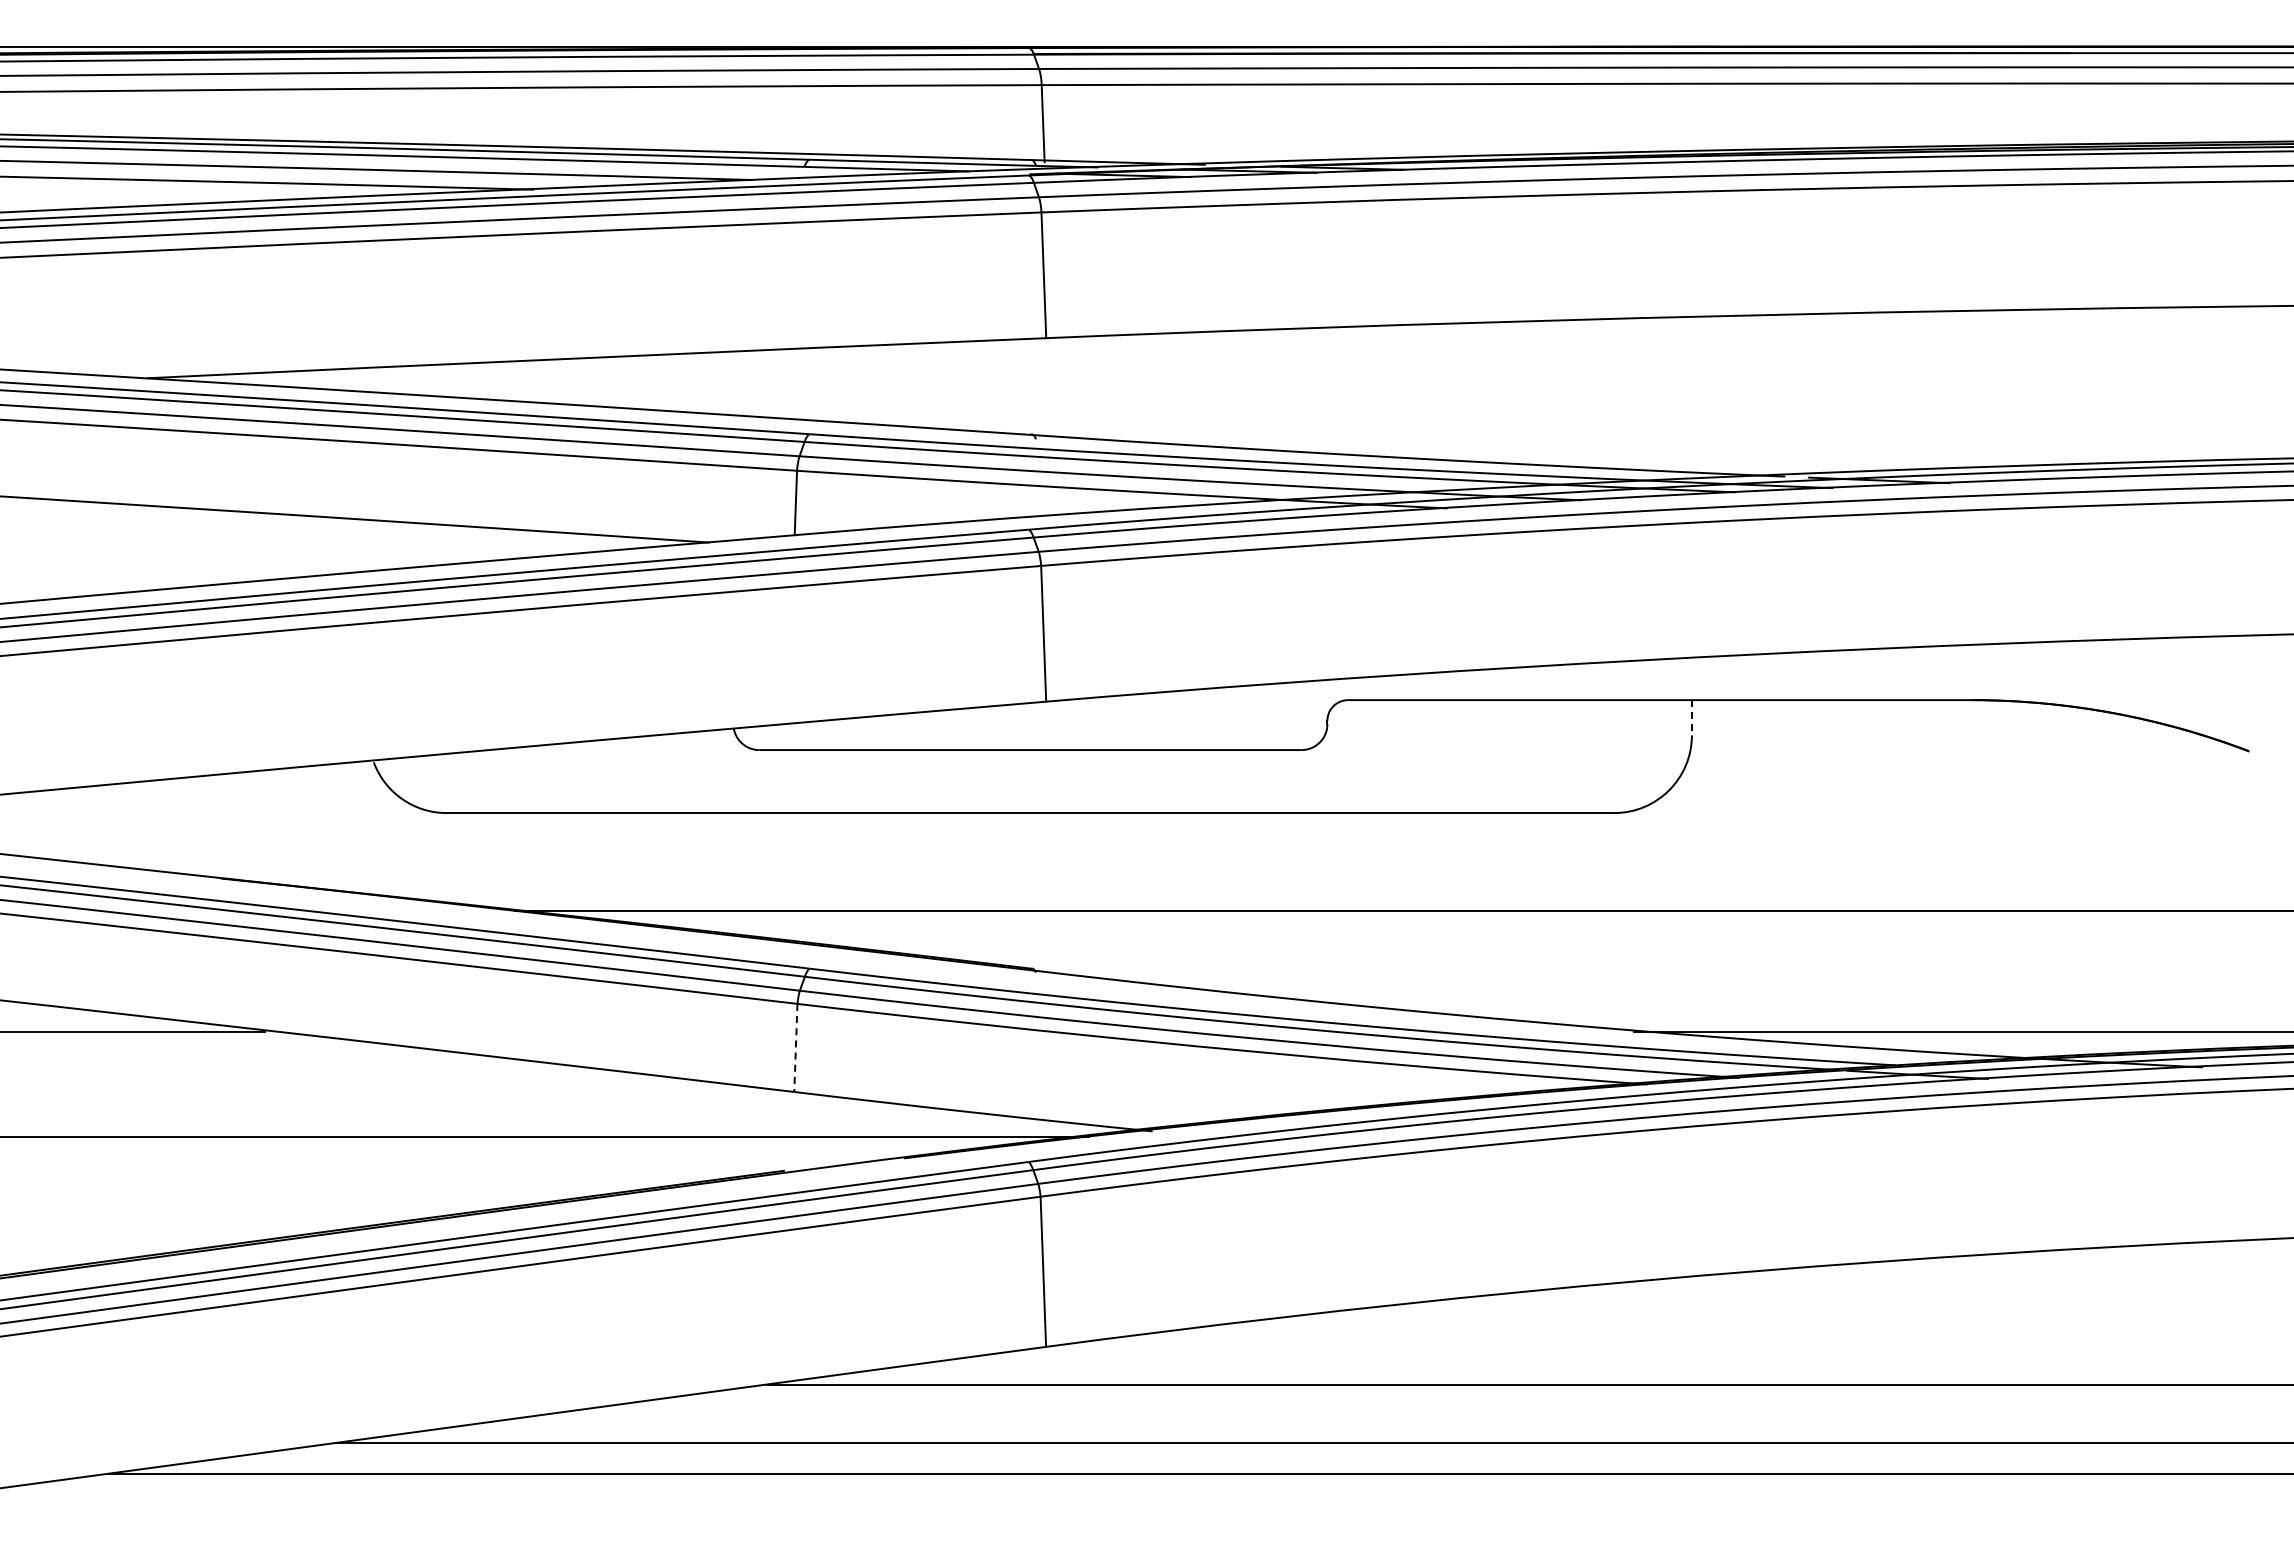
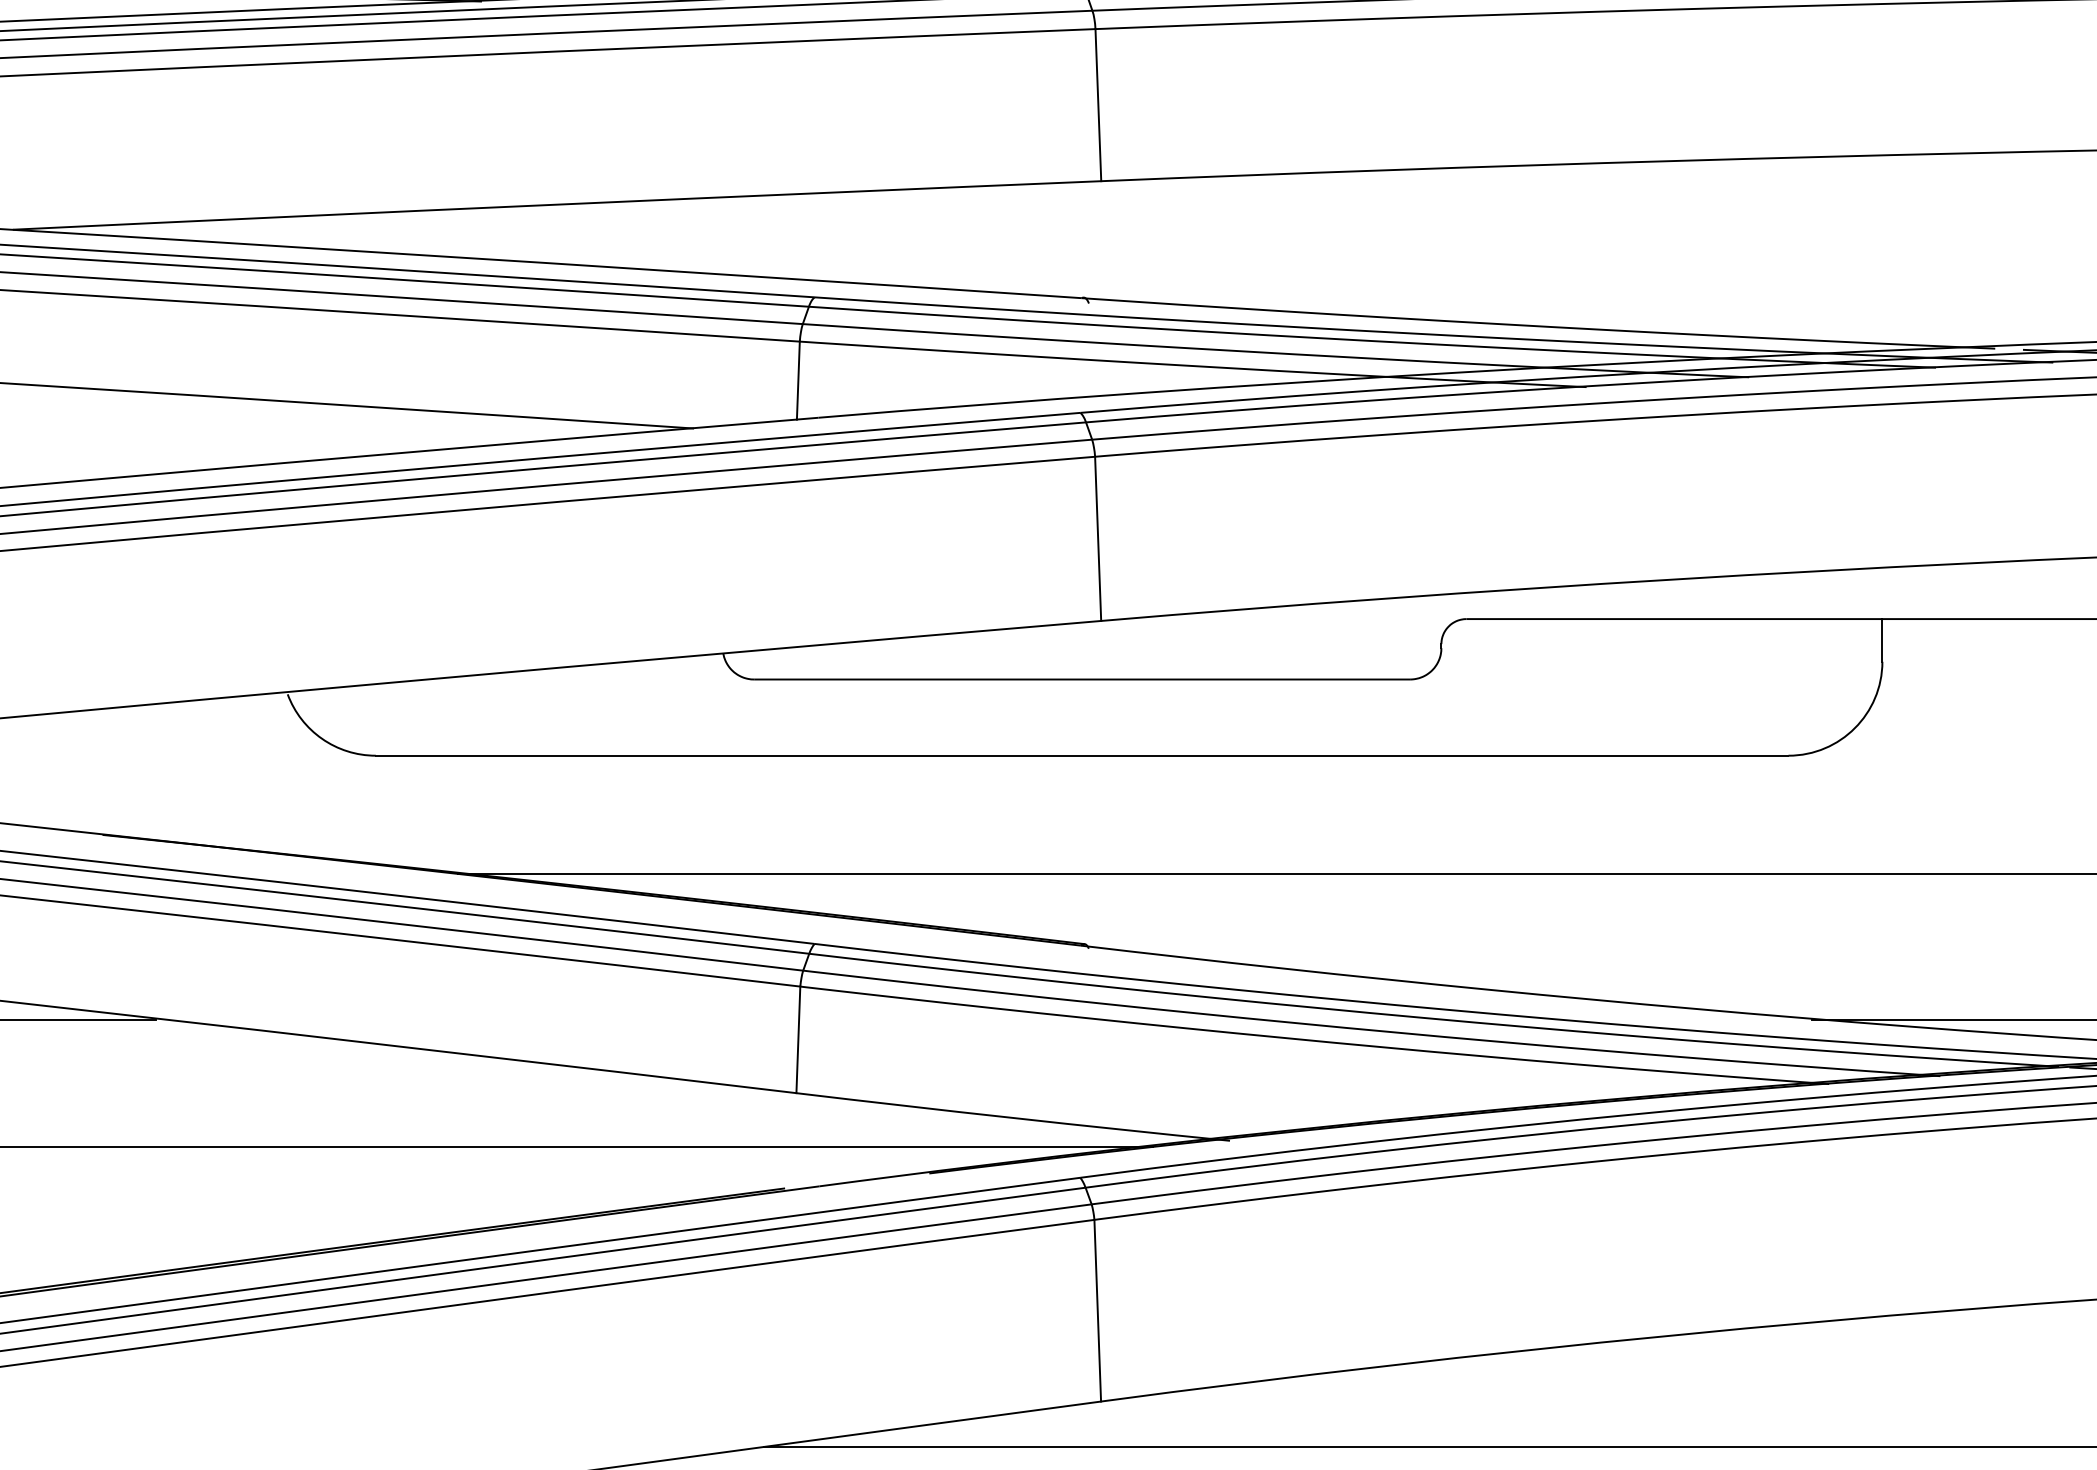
line: (1691, 717) -> (1881, 640), dashed -> solid
line: (795, 1048) -> (797, 1040), dashed -> solid

